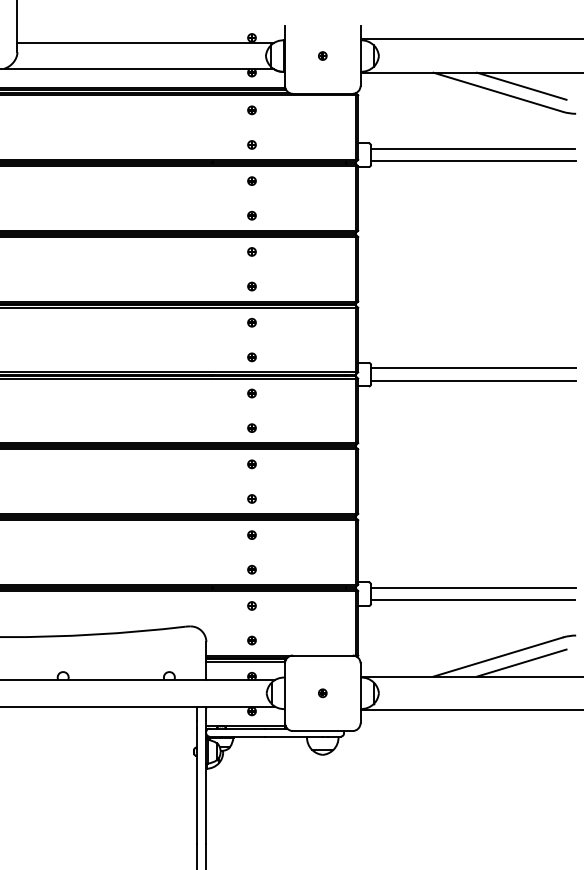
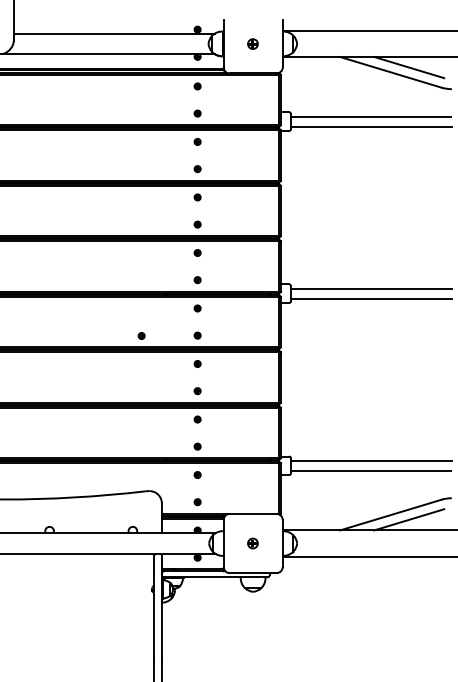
part: (323, 55) -> (253, 43), size x1.6
part: (180, 427) -> (141, 335), added
part: (323, 693) -> (253, 543), size x1.6

